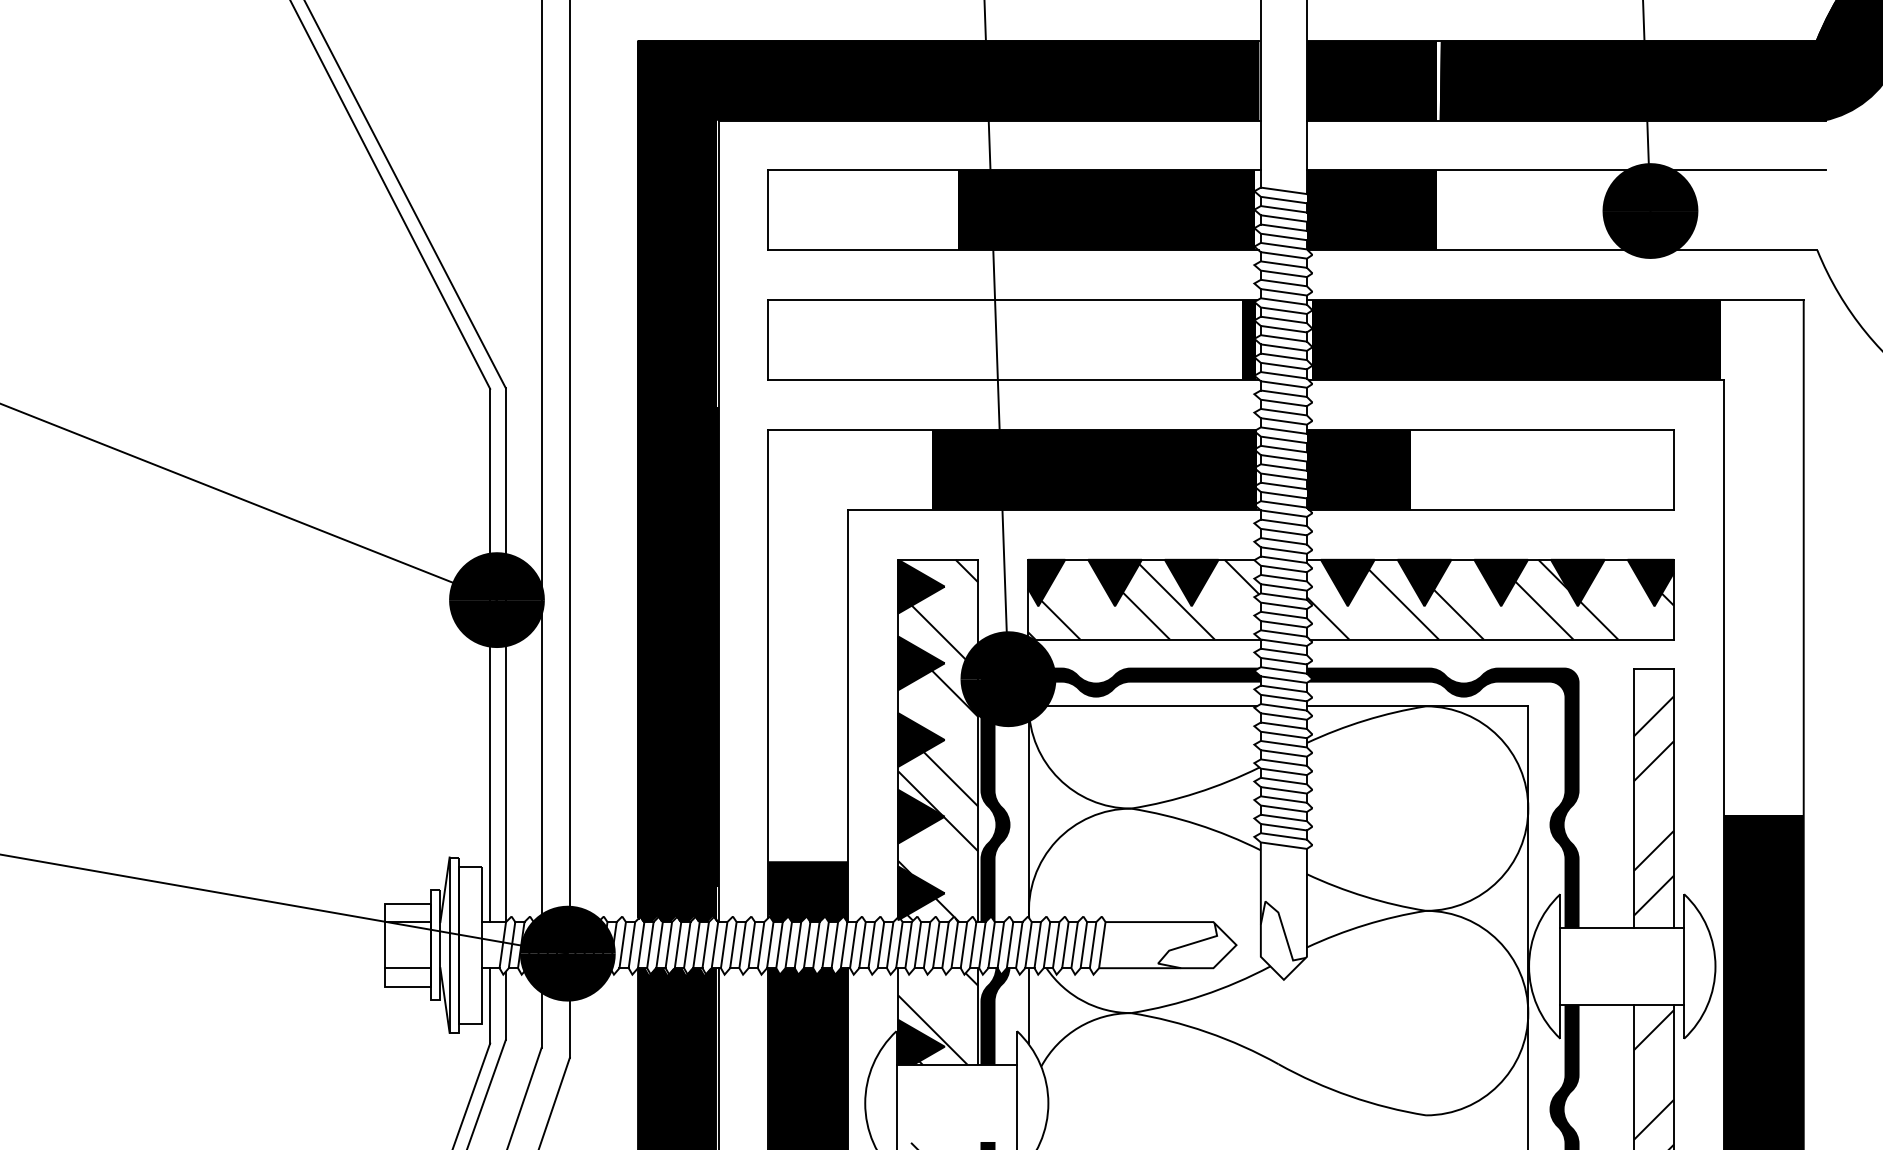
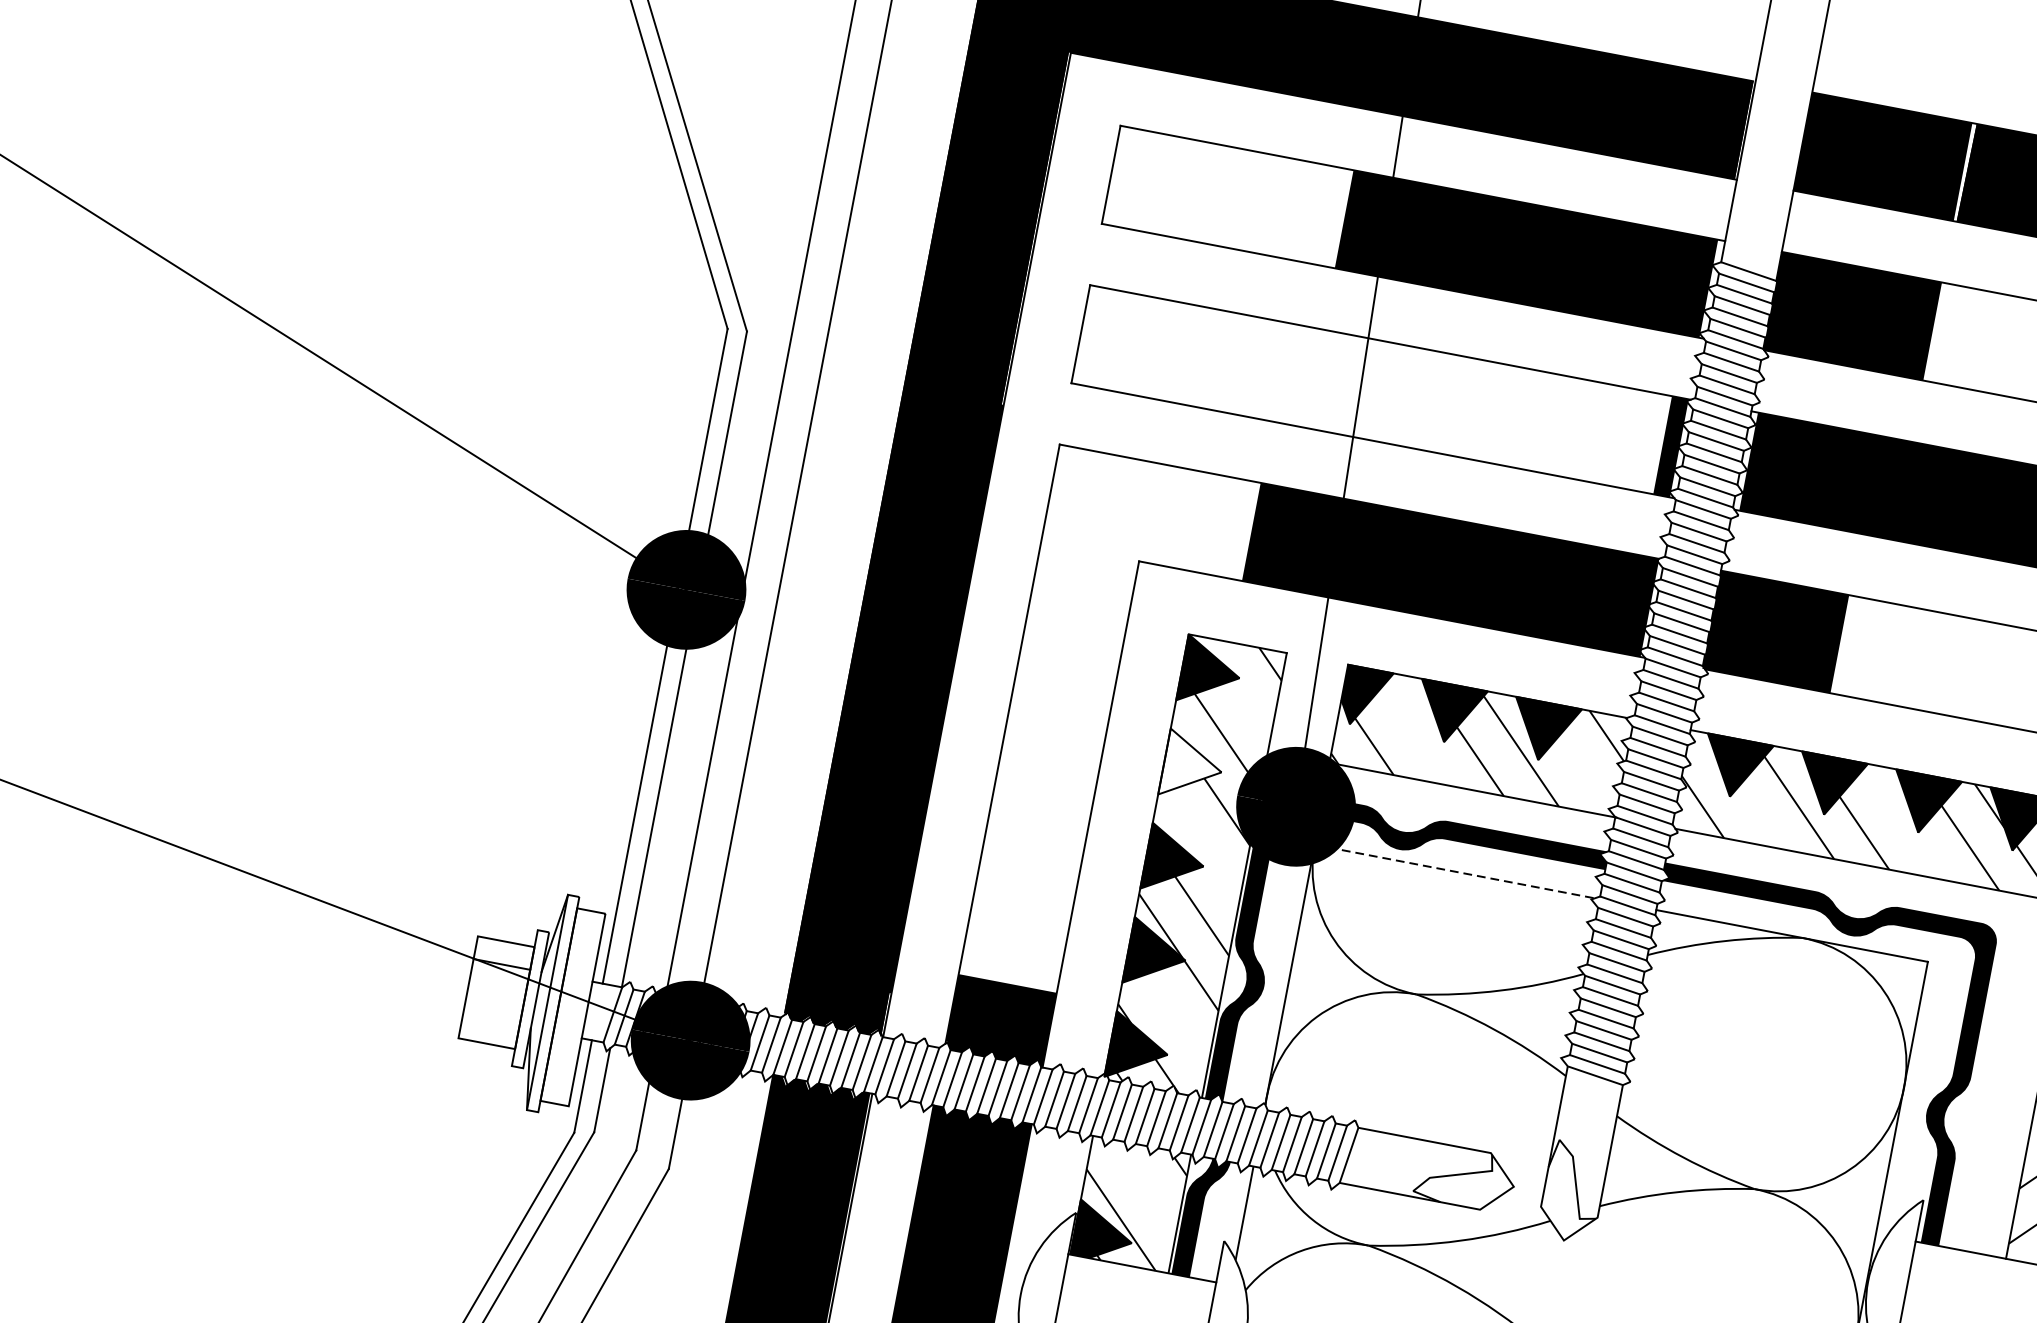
fill: (921, 663) -> (1192, 767), removed
line: (1142, 706) -> (1454, 871), solid -> dashed
line: (408, 968) -> (491, 1021), removed

